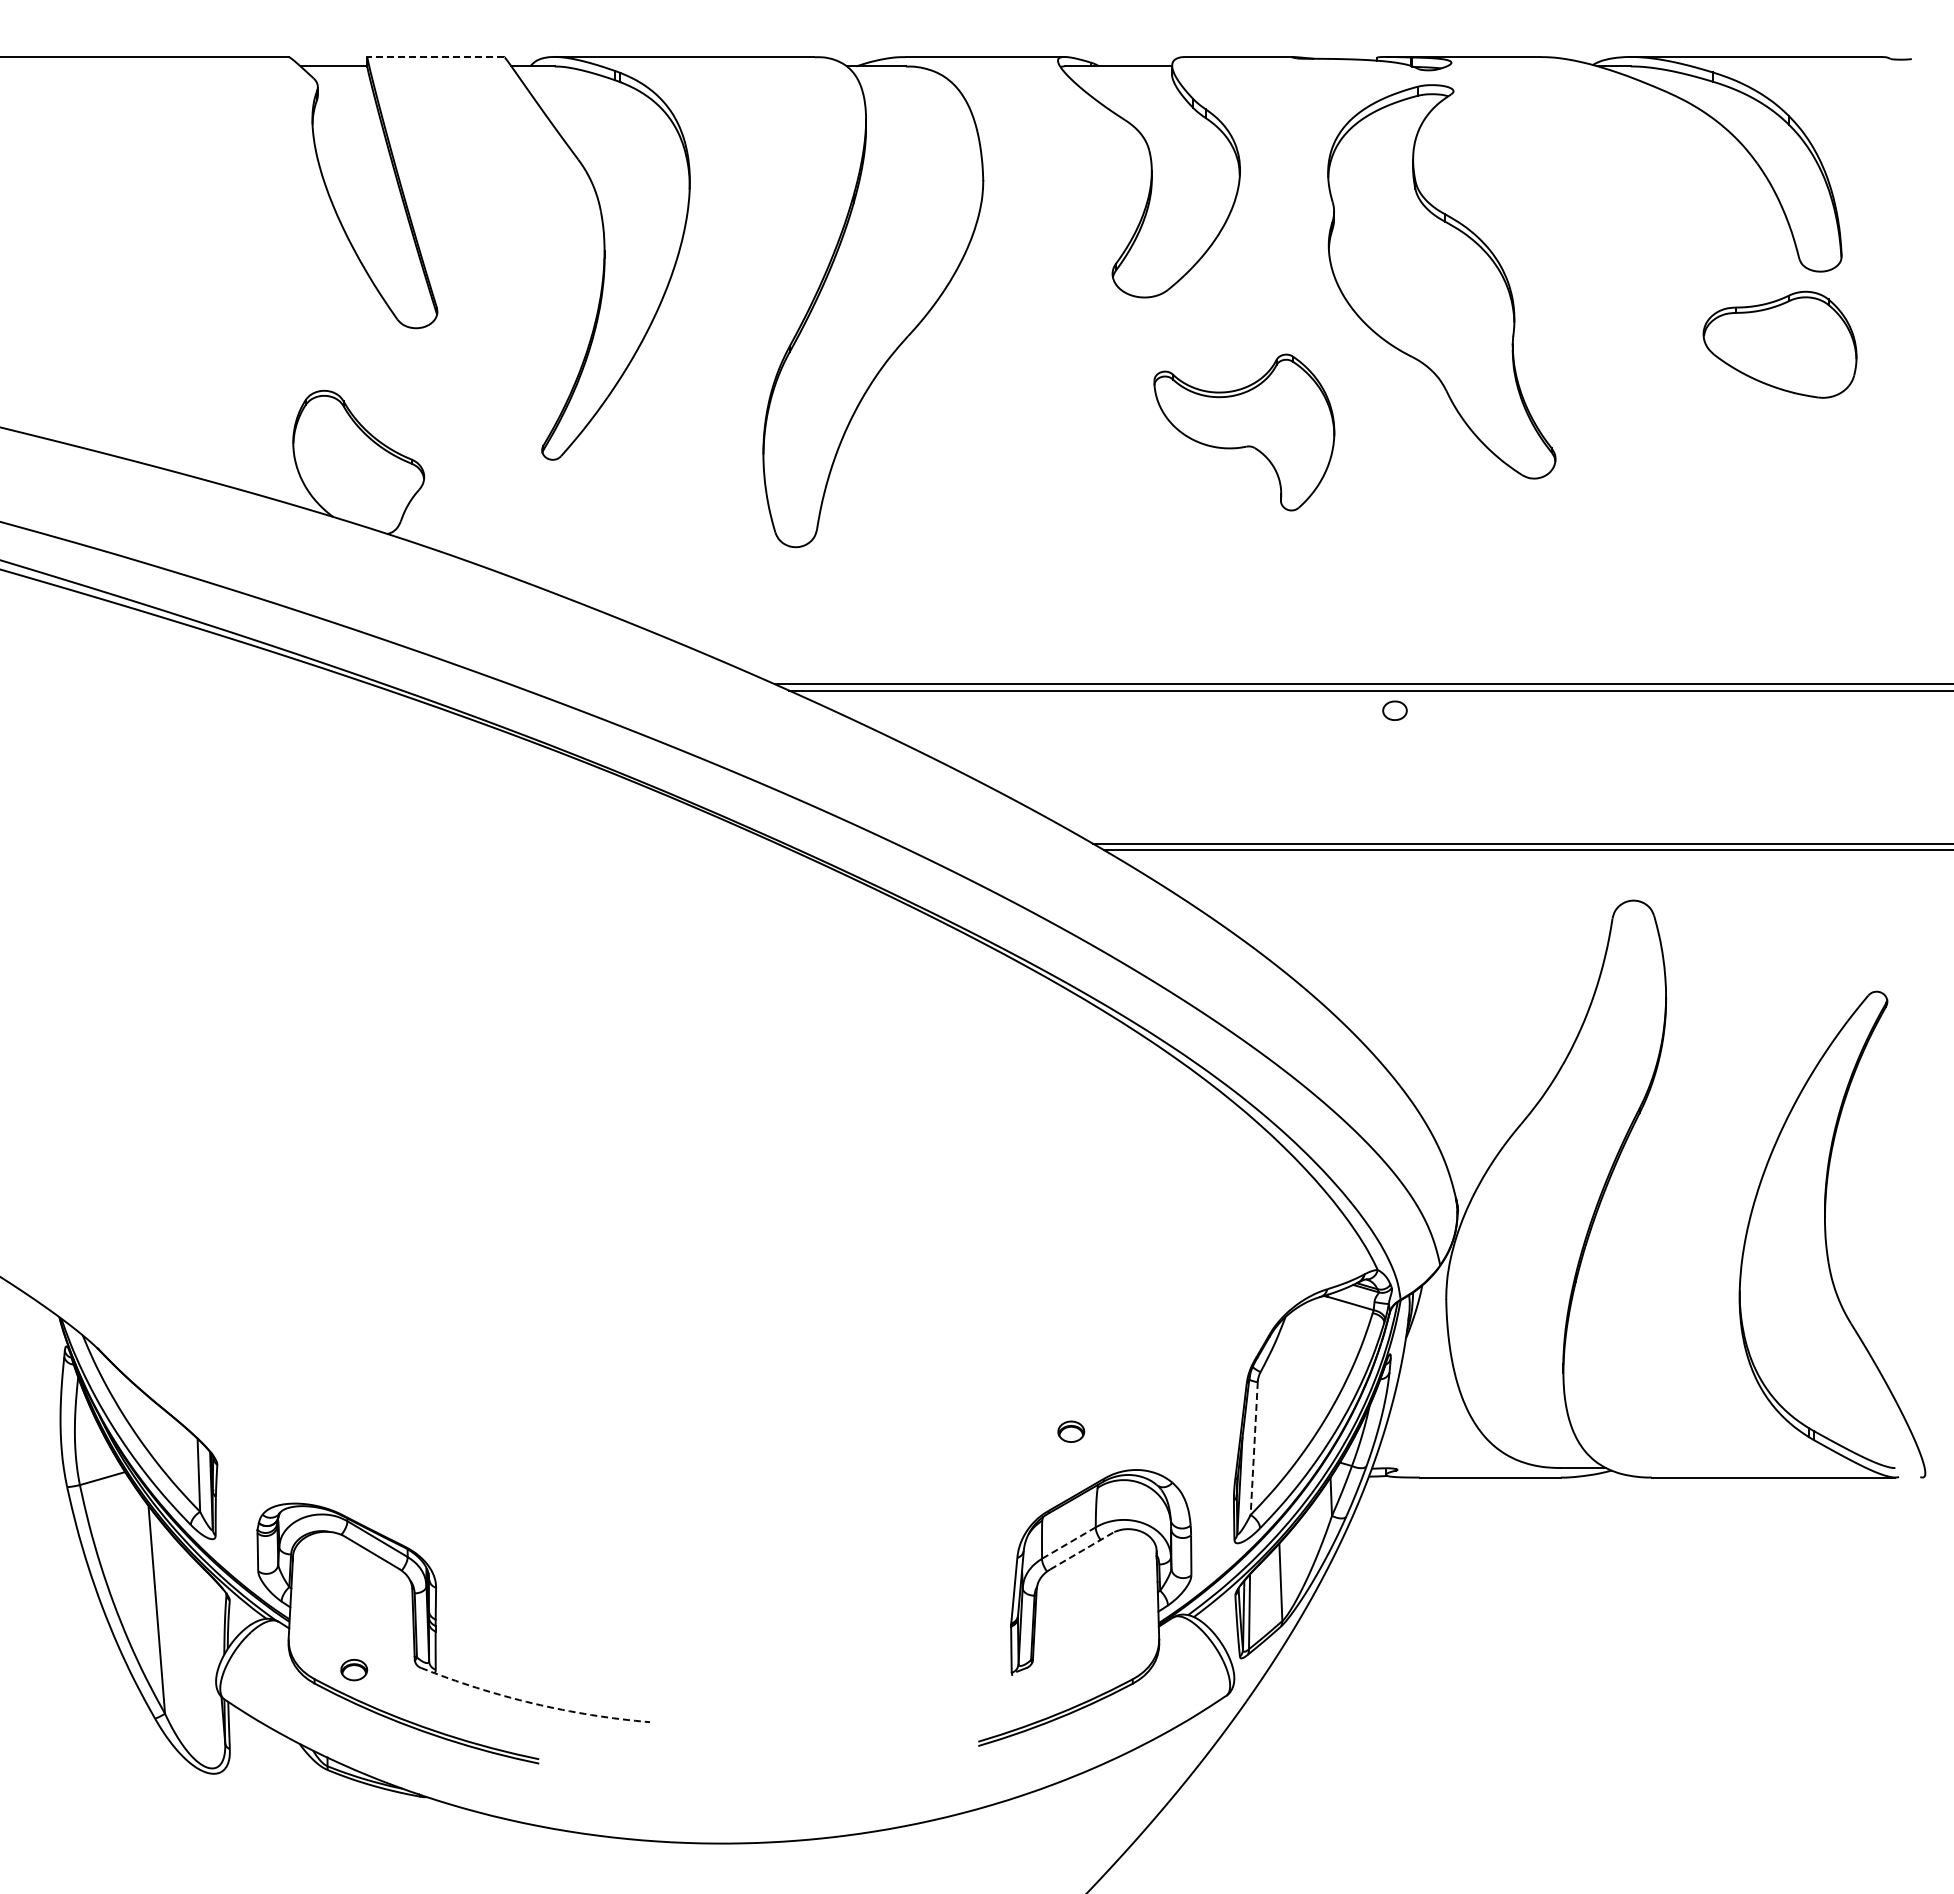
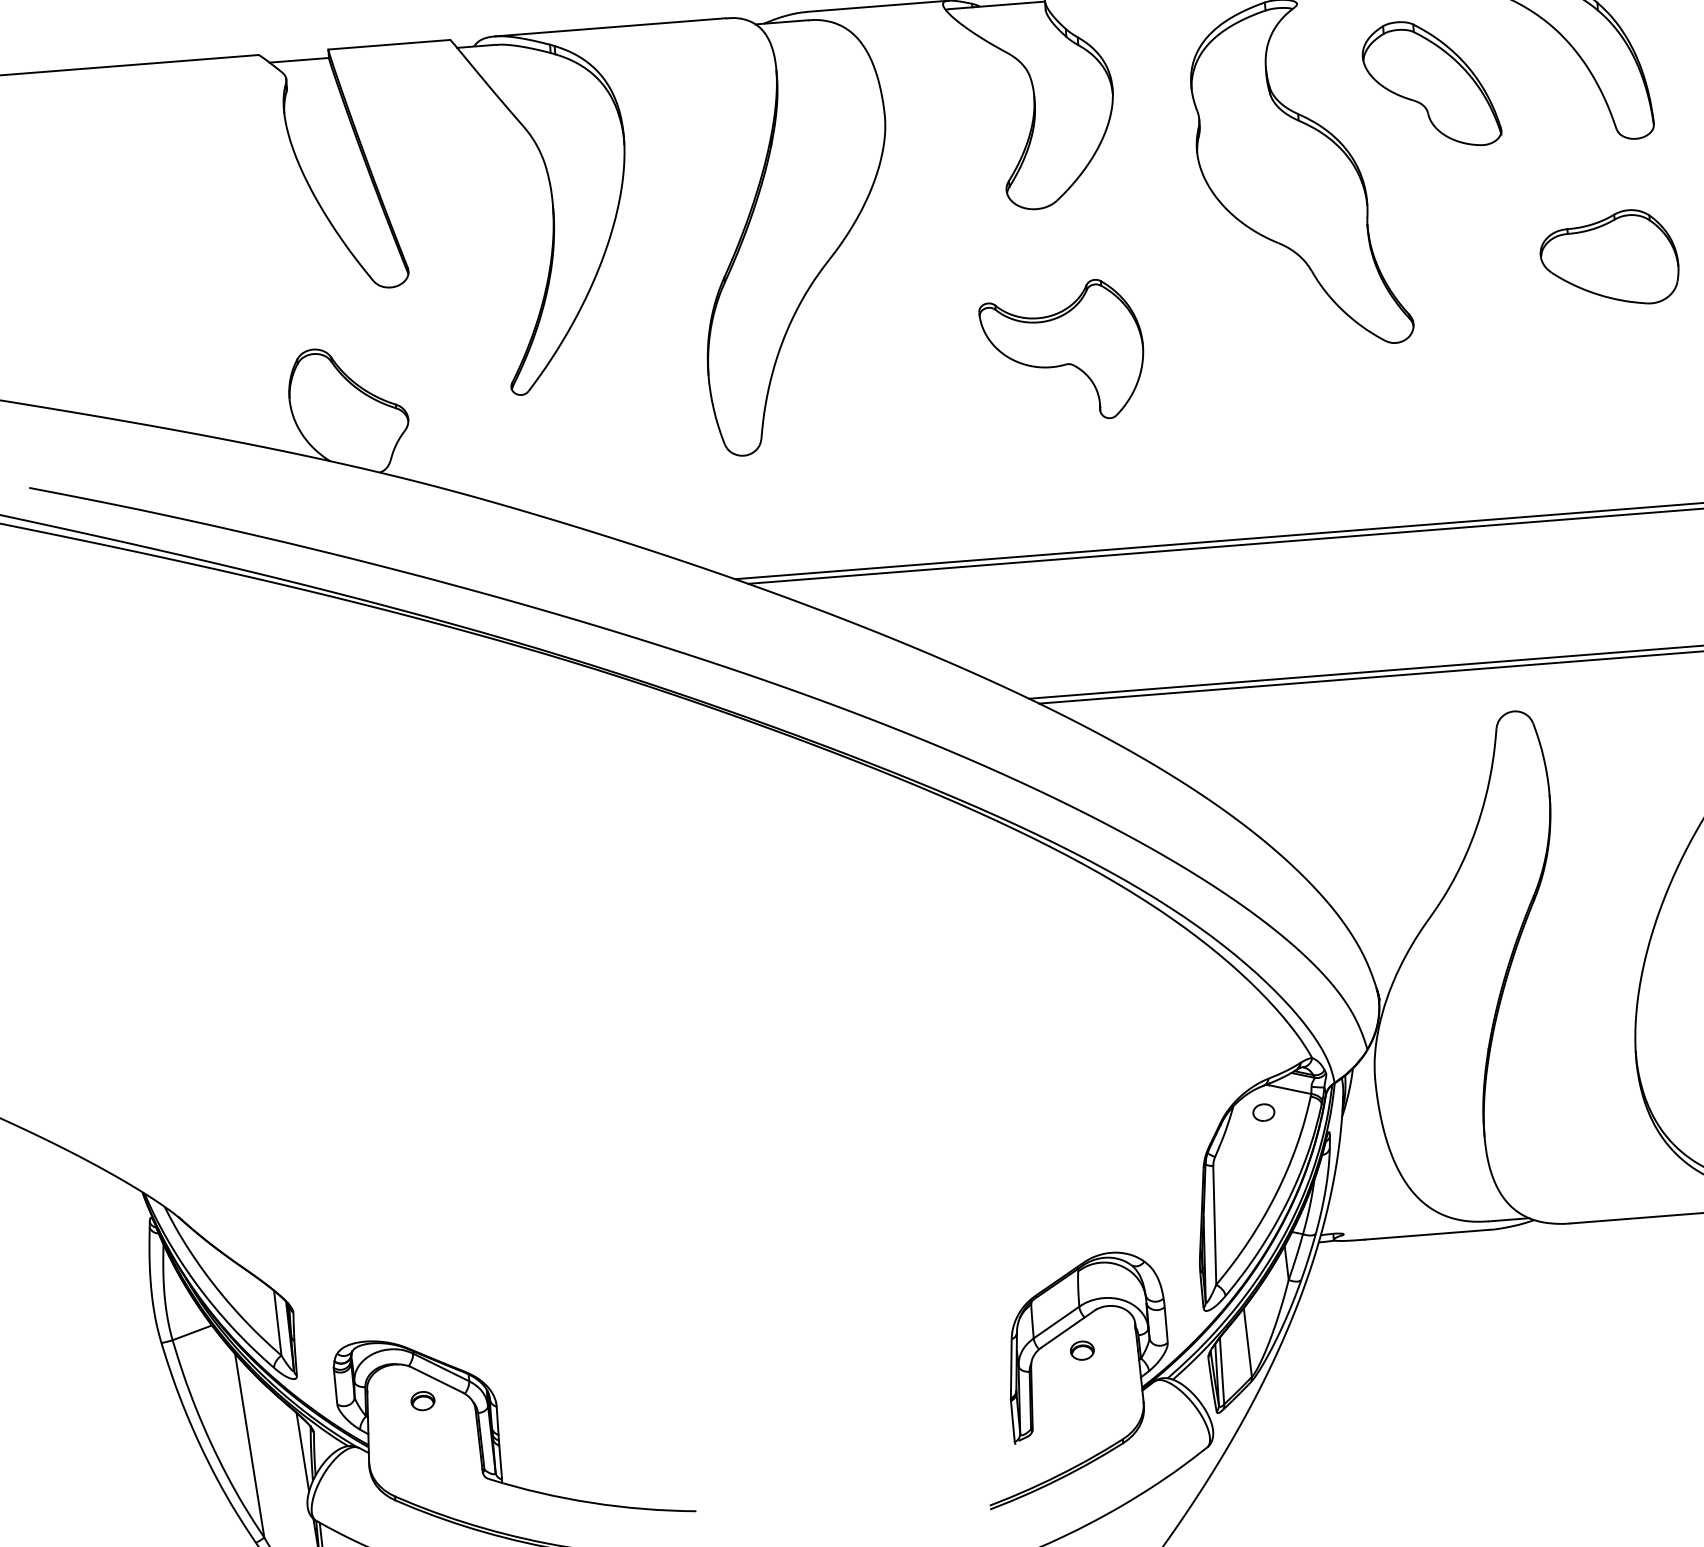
line: (435, 56) -> (388, 44), dashed -> solid
part: (1596, 192) -> (1431, 84), added
part: (1779, 344) -> (1608, 258), moved
part: (1244, 432) -> (1063, 352), moved
part: (1394, 710) -> (1263, 1112), moved
part: (1071, 1431) -> (1082, 1350), moved
line: (1254, 1448) -> (1215, 1225), dashed -> solid
line: (1068, 1543) -> (1056, 1322), dashed -> solid
line: (1082, 1550) -> (1069, 1328), dashed -> solid
line: (215, 1621) -> (302, 1452), added
part: (354, 1669) -> (423, 1400), moved
arc: (533, 1703) -> (591, 1502), dashed -> solid

